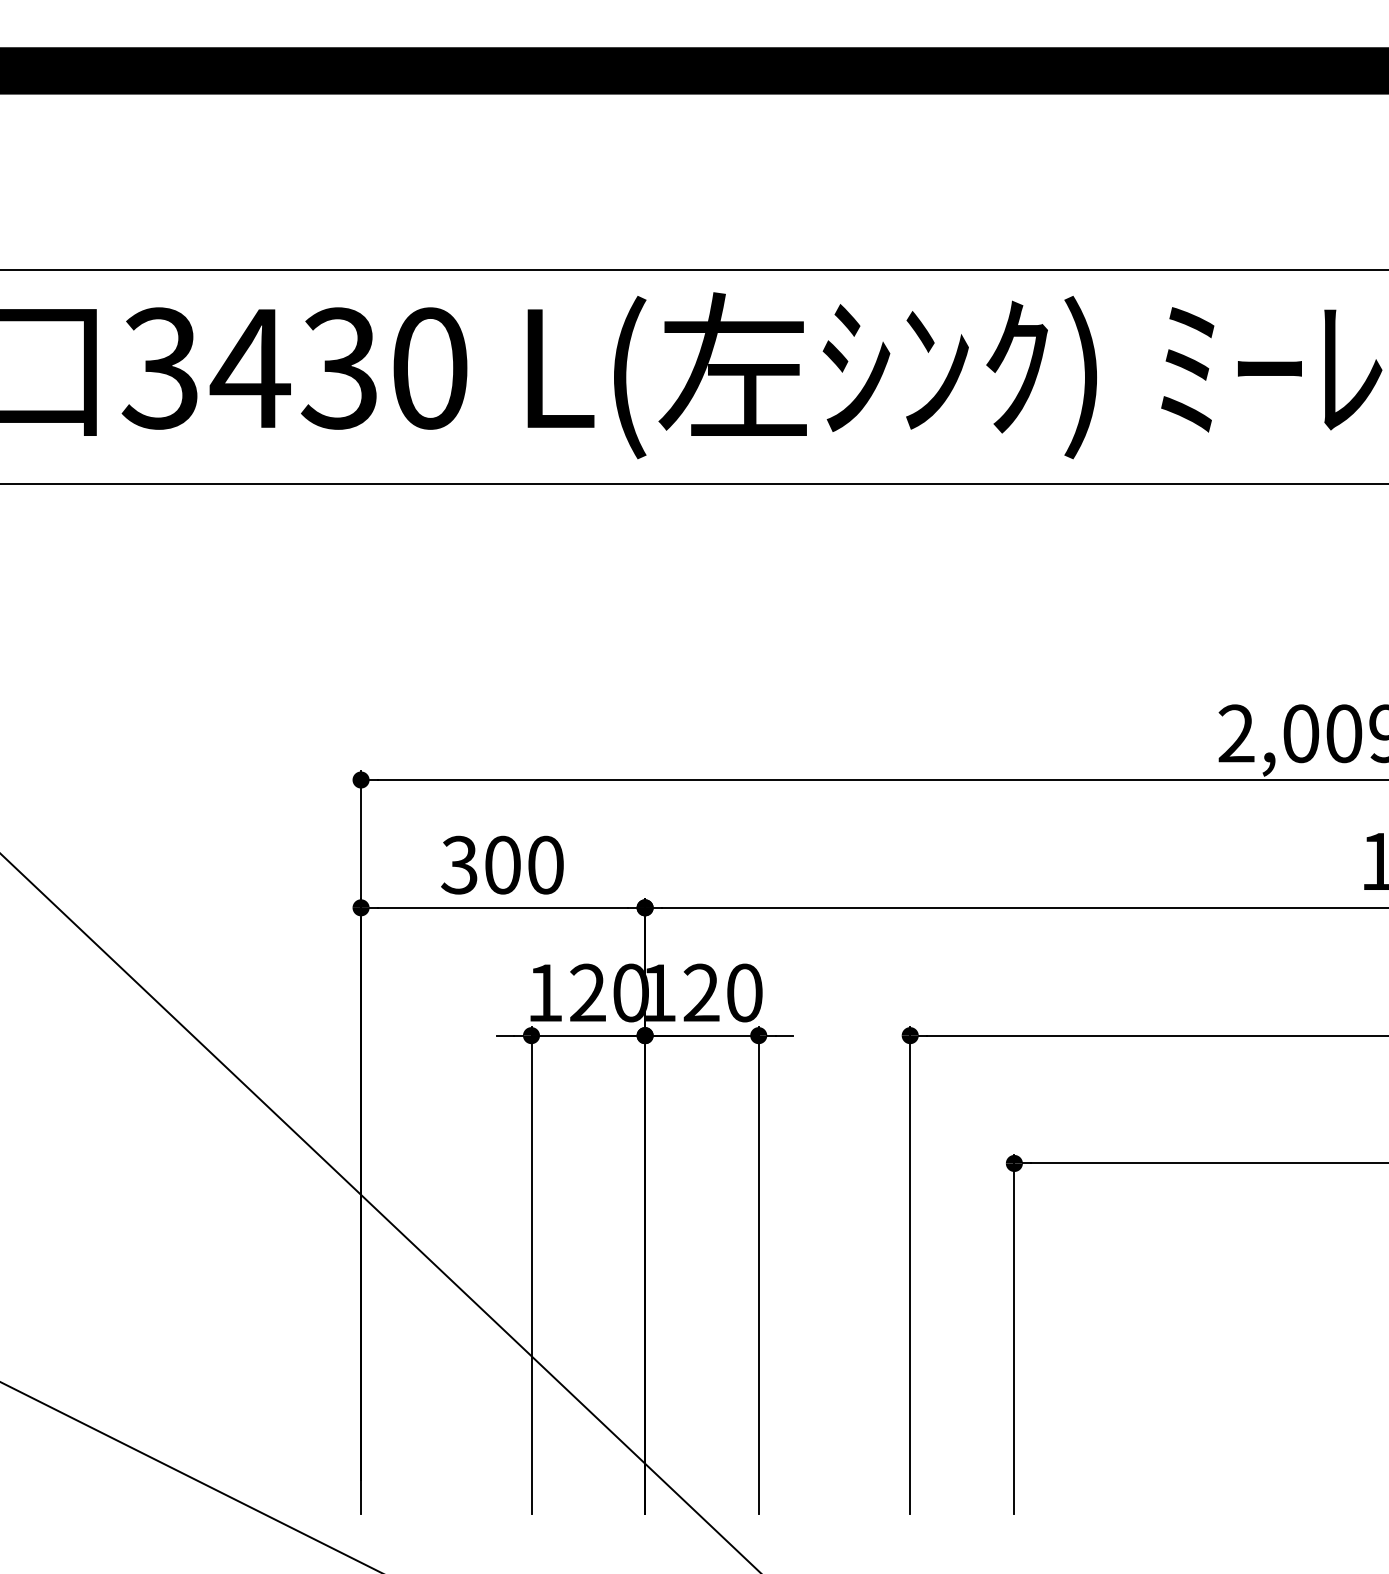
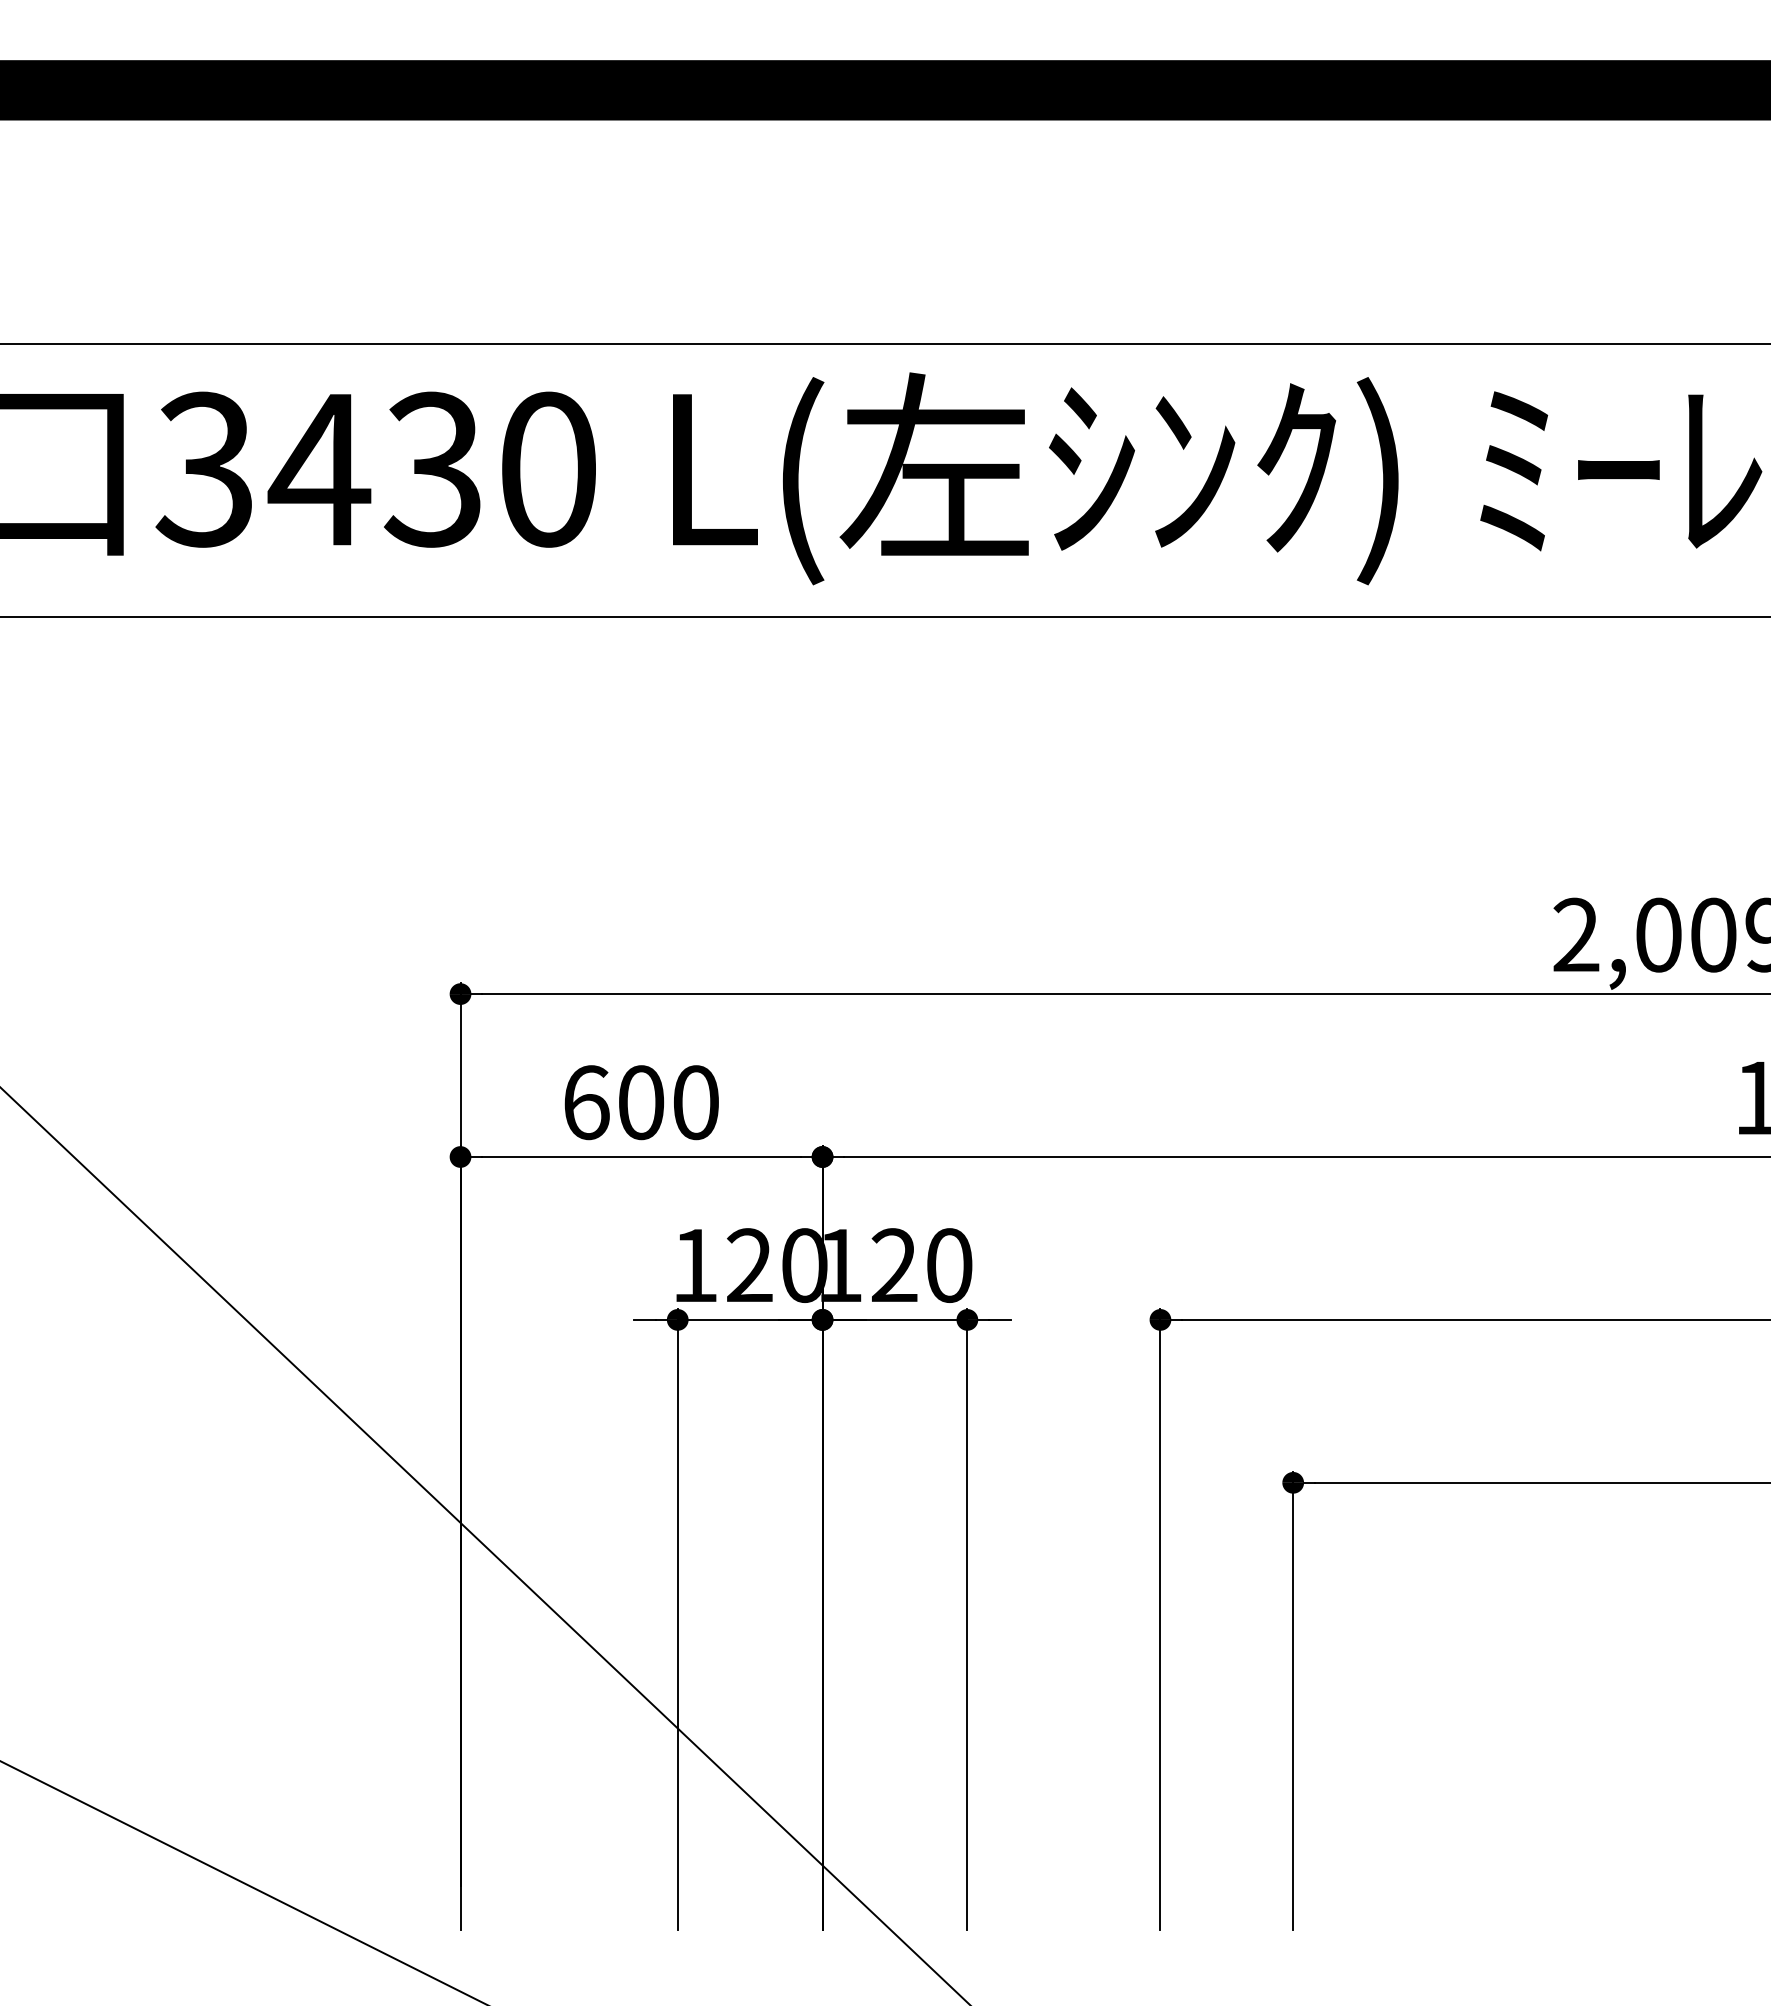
text: (459, 865) -> (585, 1102), 300 -> 600

